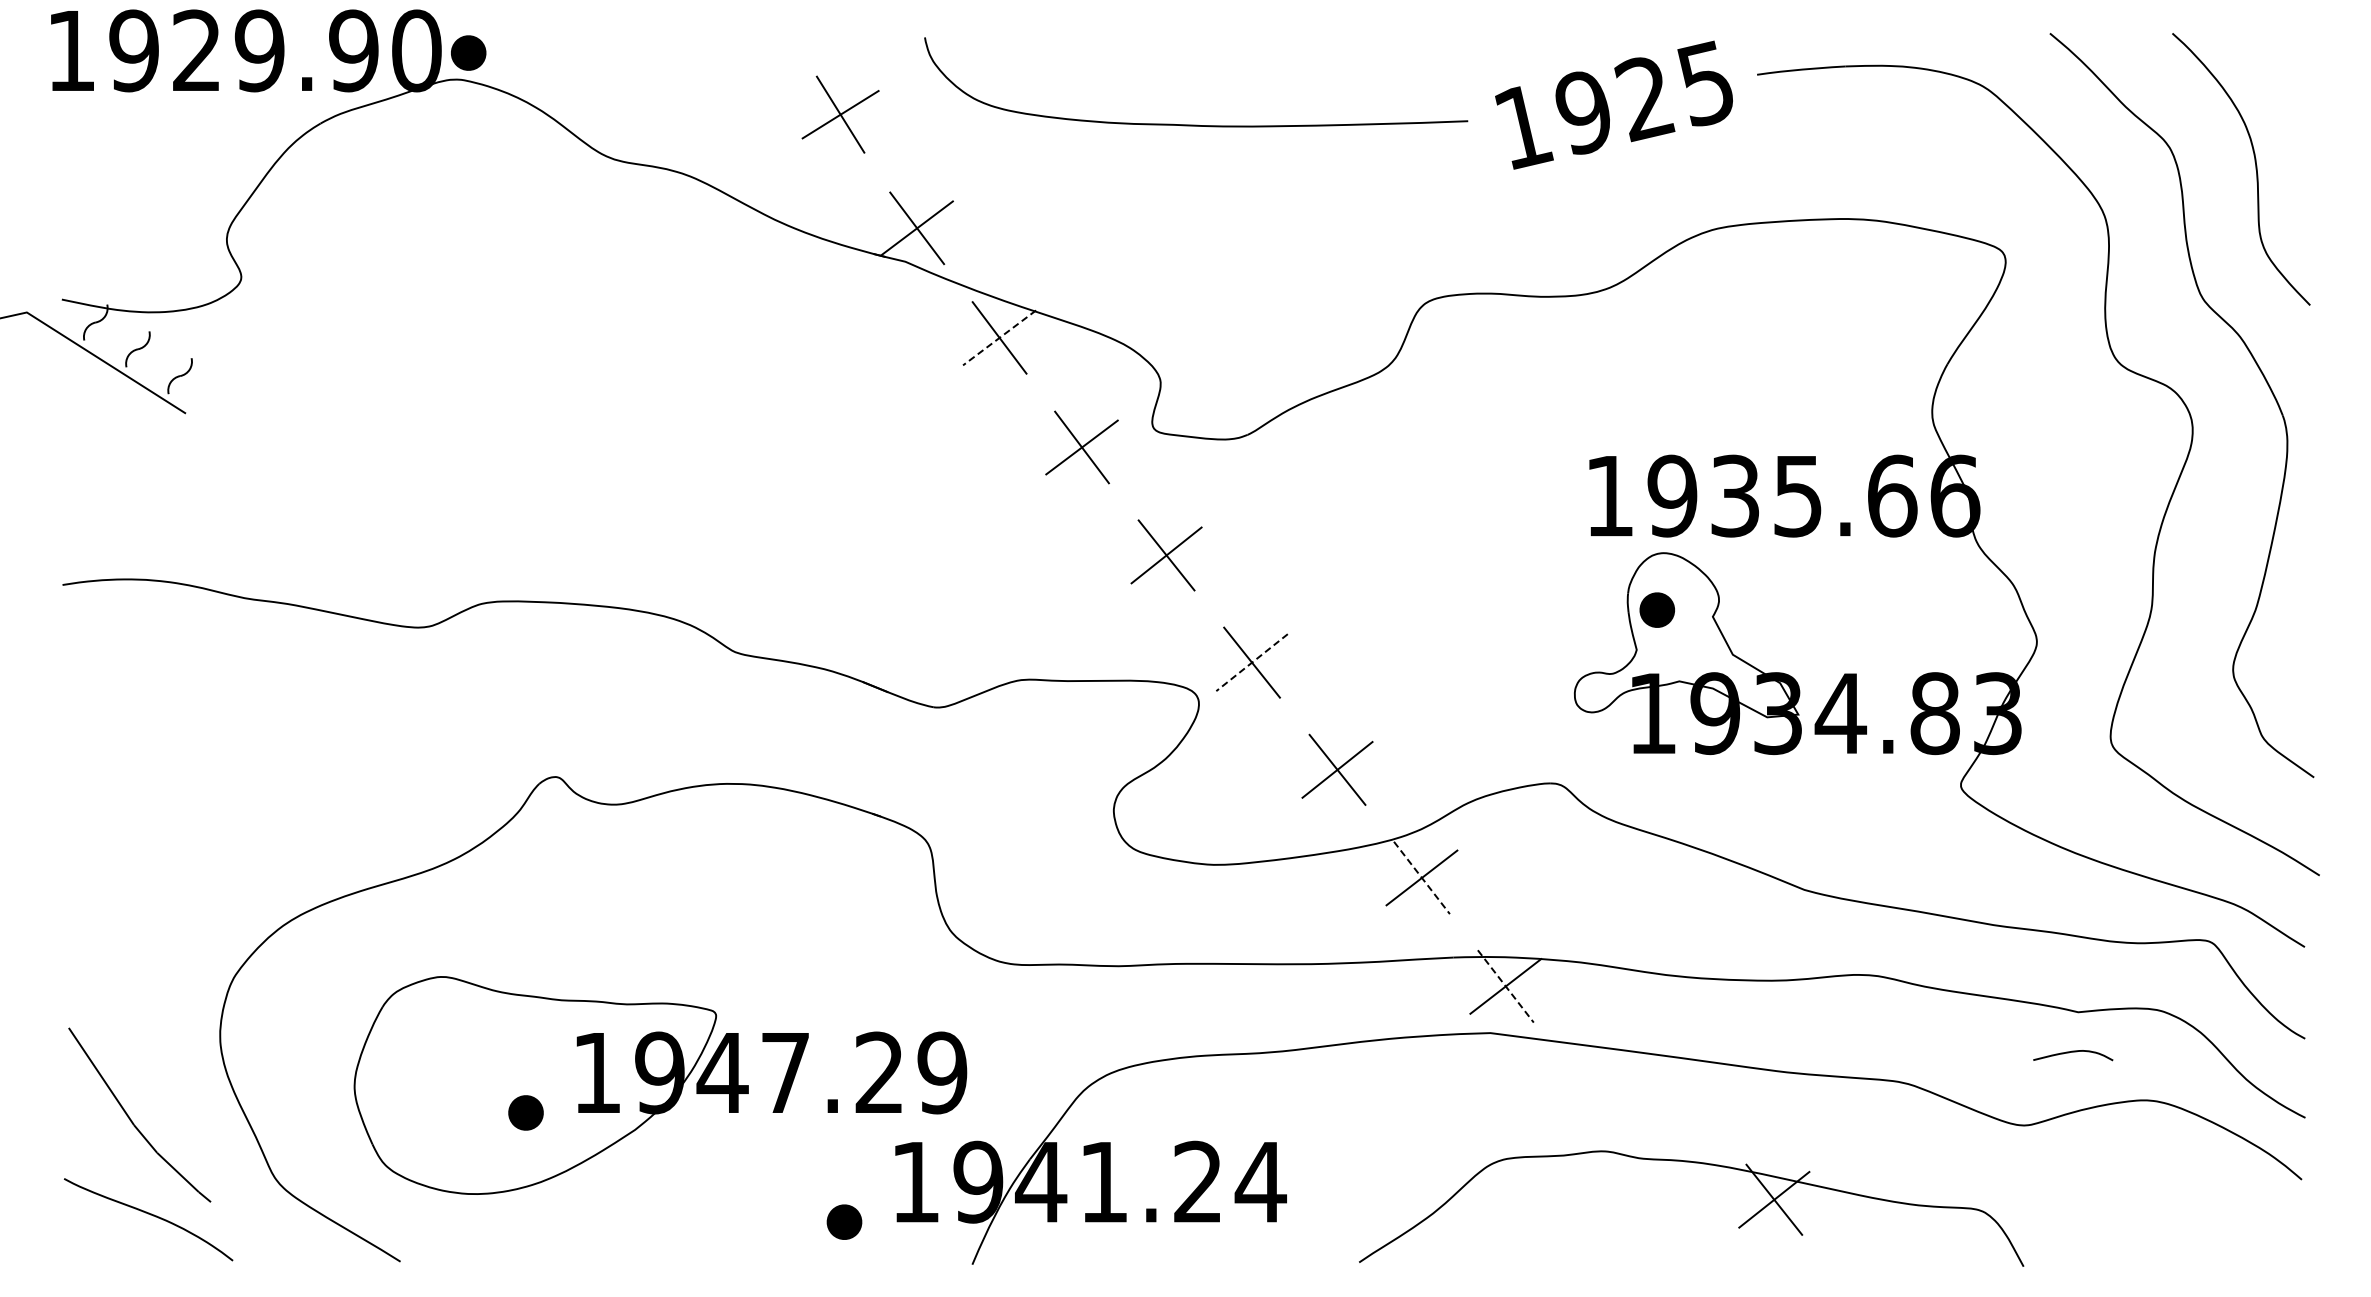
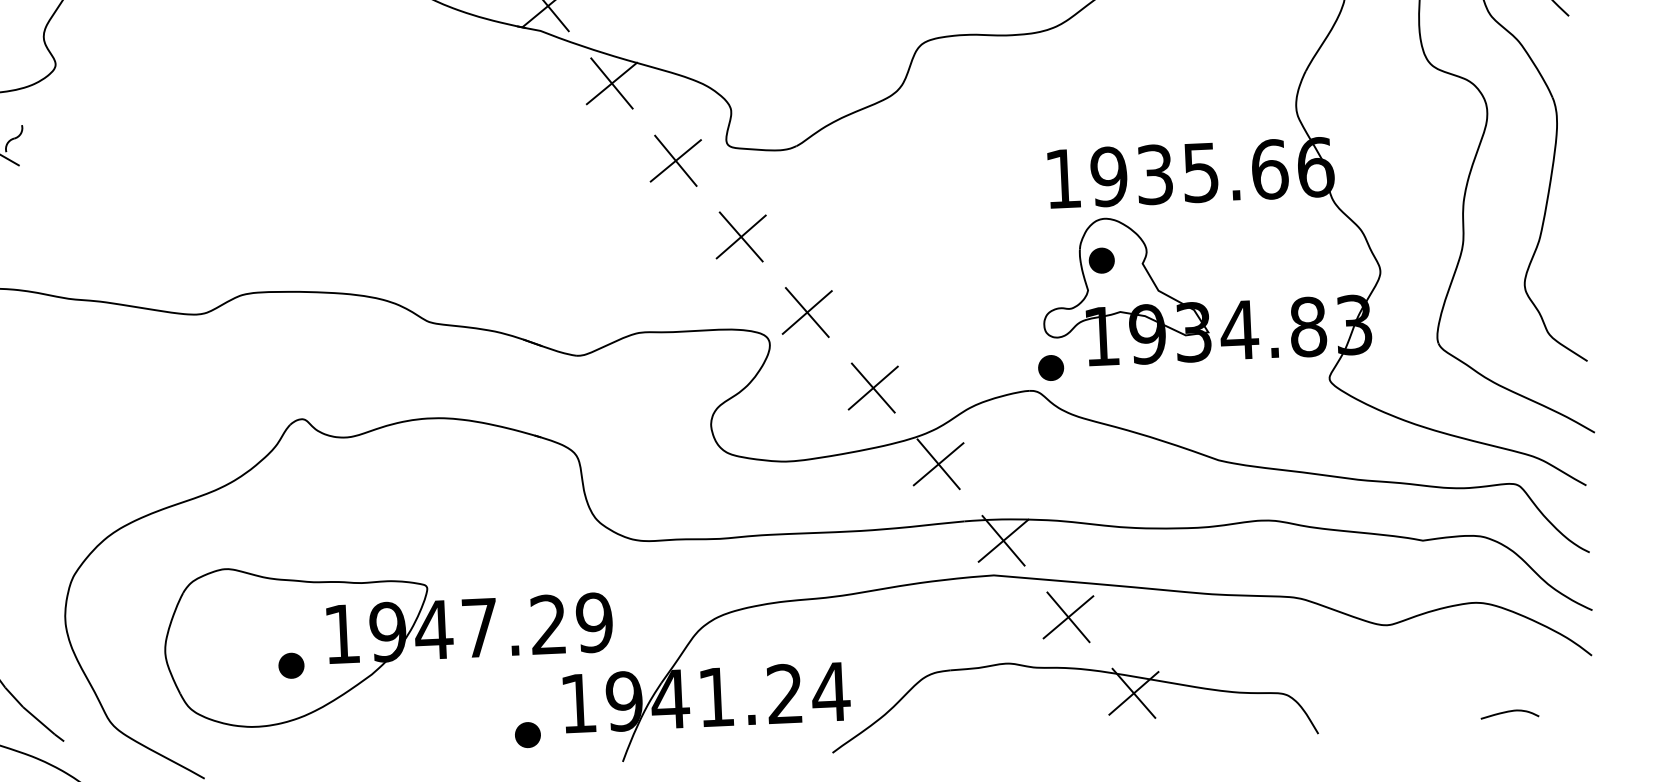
line: (999, 337) -> (611, 83), dashed -> solid
line: (1252, 662) -> (807, 312), dashed -> solid
part: (1581, 753) -> (1051, 367), added
line: (1421, 877) -> (938, 463), dashed -> solid
line: (1505, 986) -> (1003, 540), dashed -> solid
curve: (2073, 1052) -> (1509, 711), moved
part: (1589, 1094) -> (1068, 617), added
part: (1694, 1163) -> (1074, 669), moved

